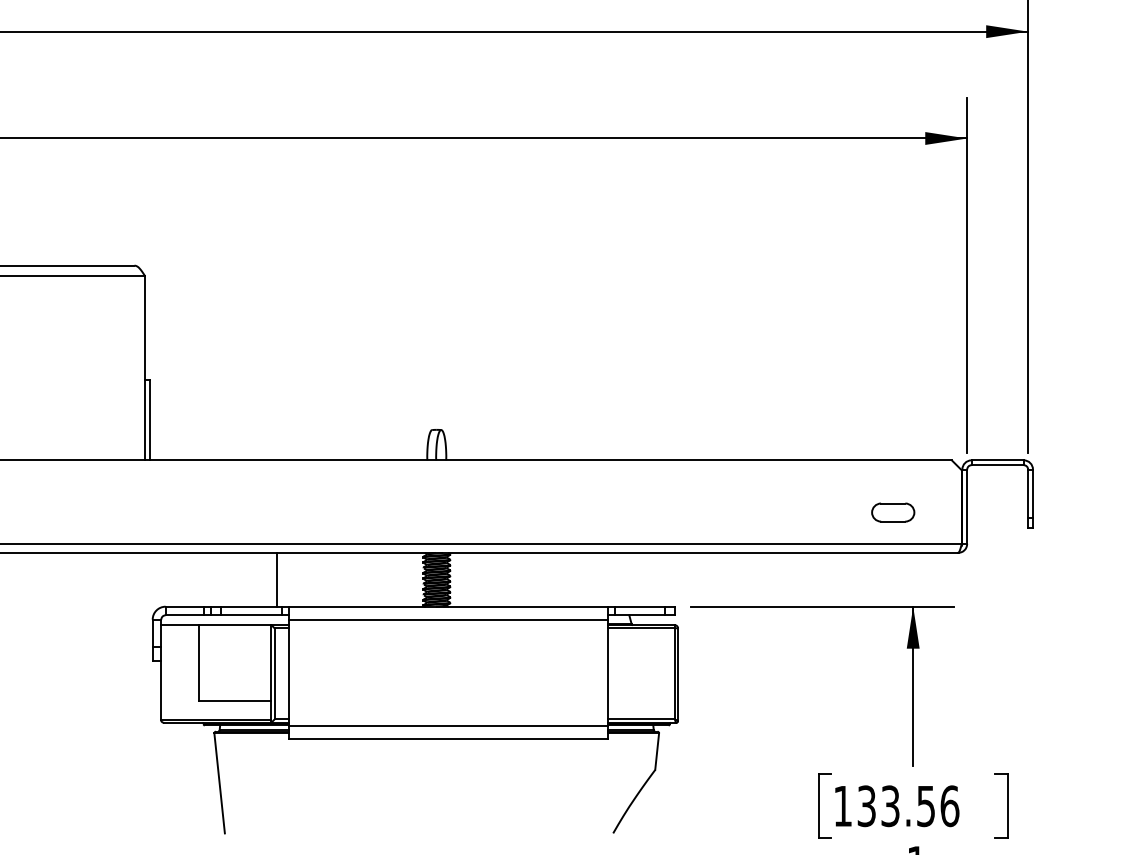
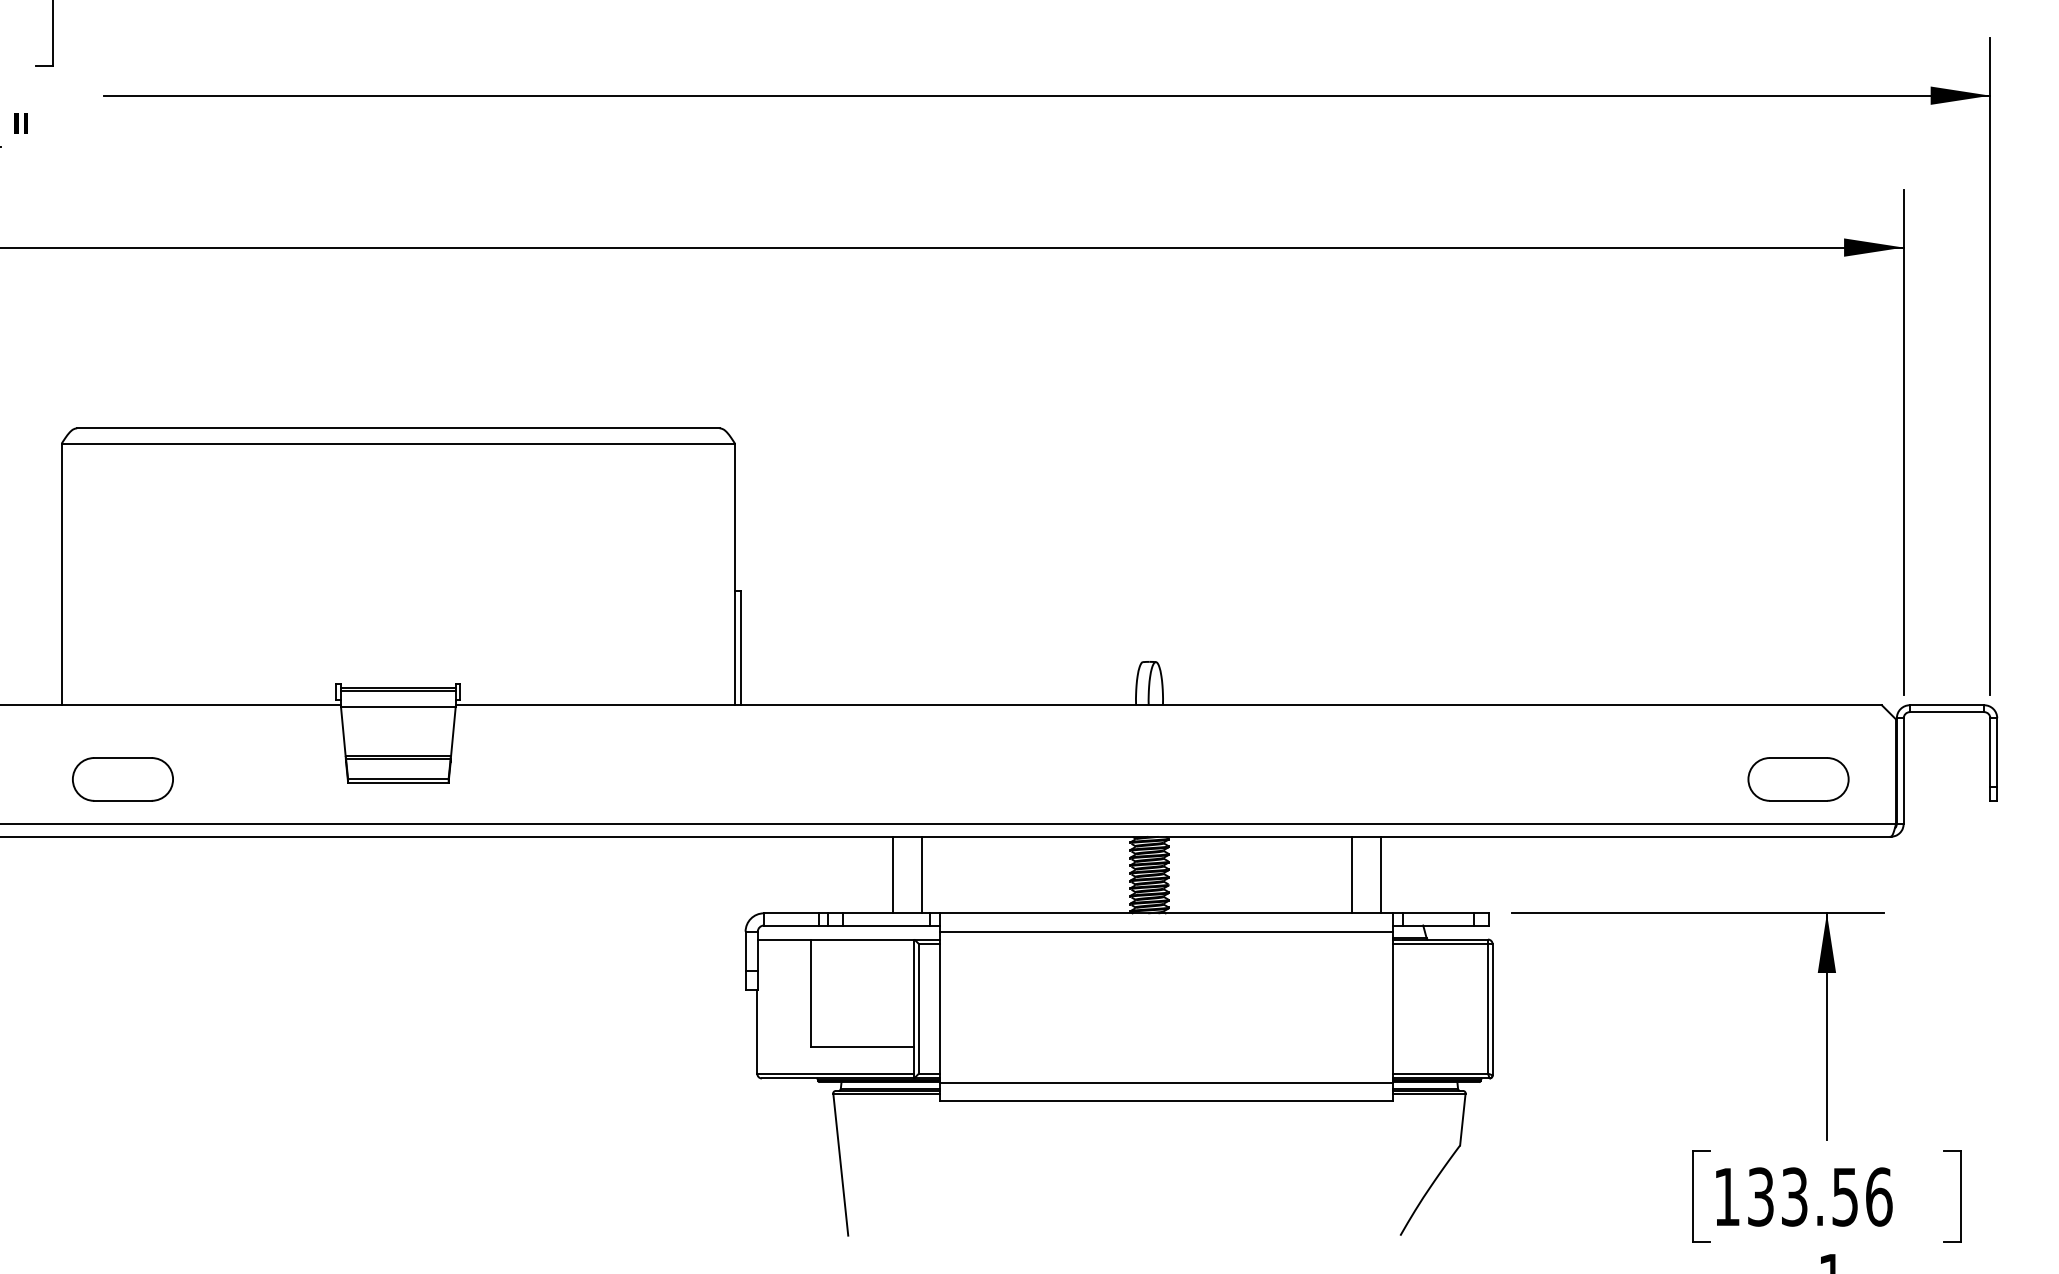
part: (893, 512) -> (1798, 779), size x1.67
line: (256, 579) -> (892, 874), added
line: (578, 579) -> (1351, 874), added
line: (599, 579) -> (1380, 874), added

